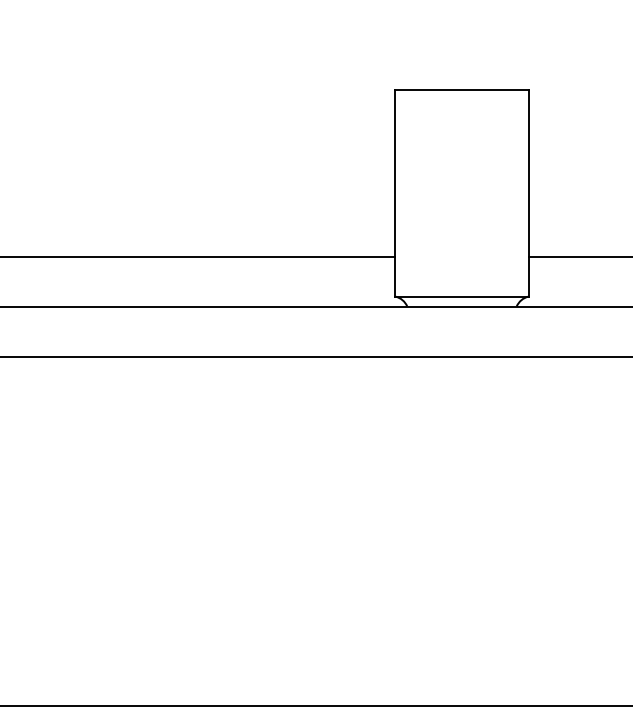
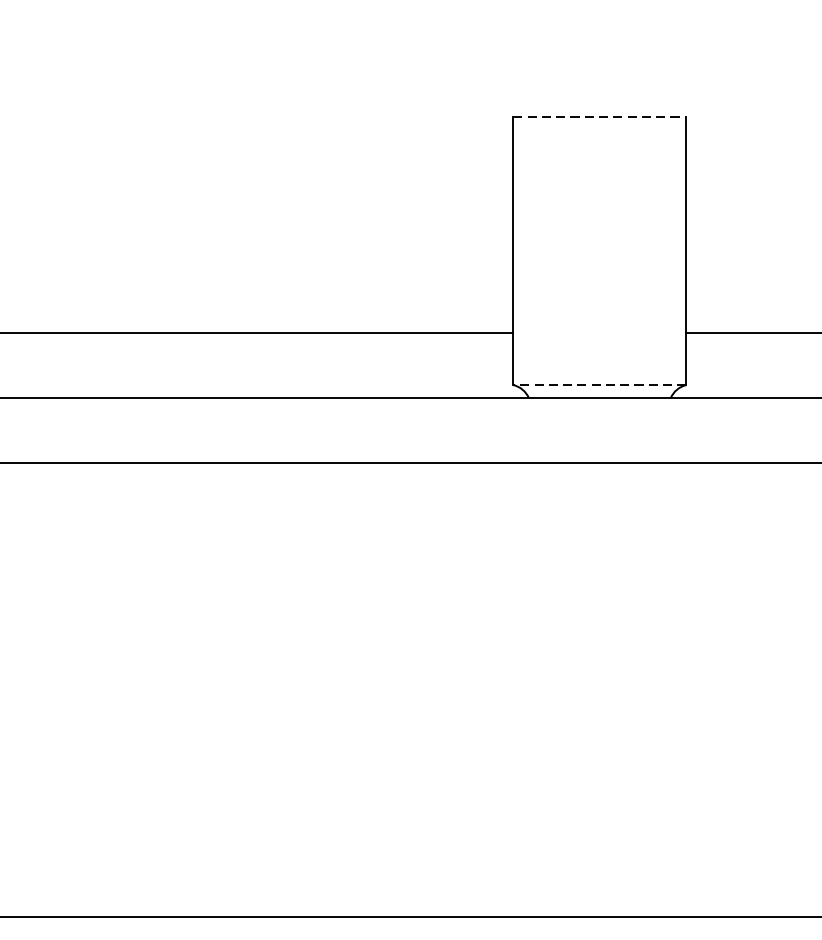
line: (462, 90) -> (600, 117), solid -> dashed
line: (462, 296) -> (600, 384), solid -> dashed

